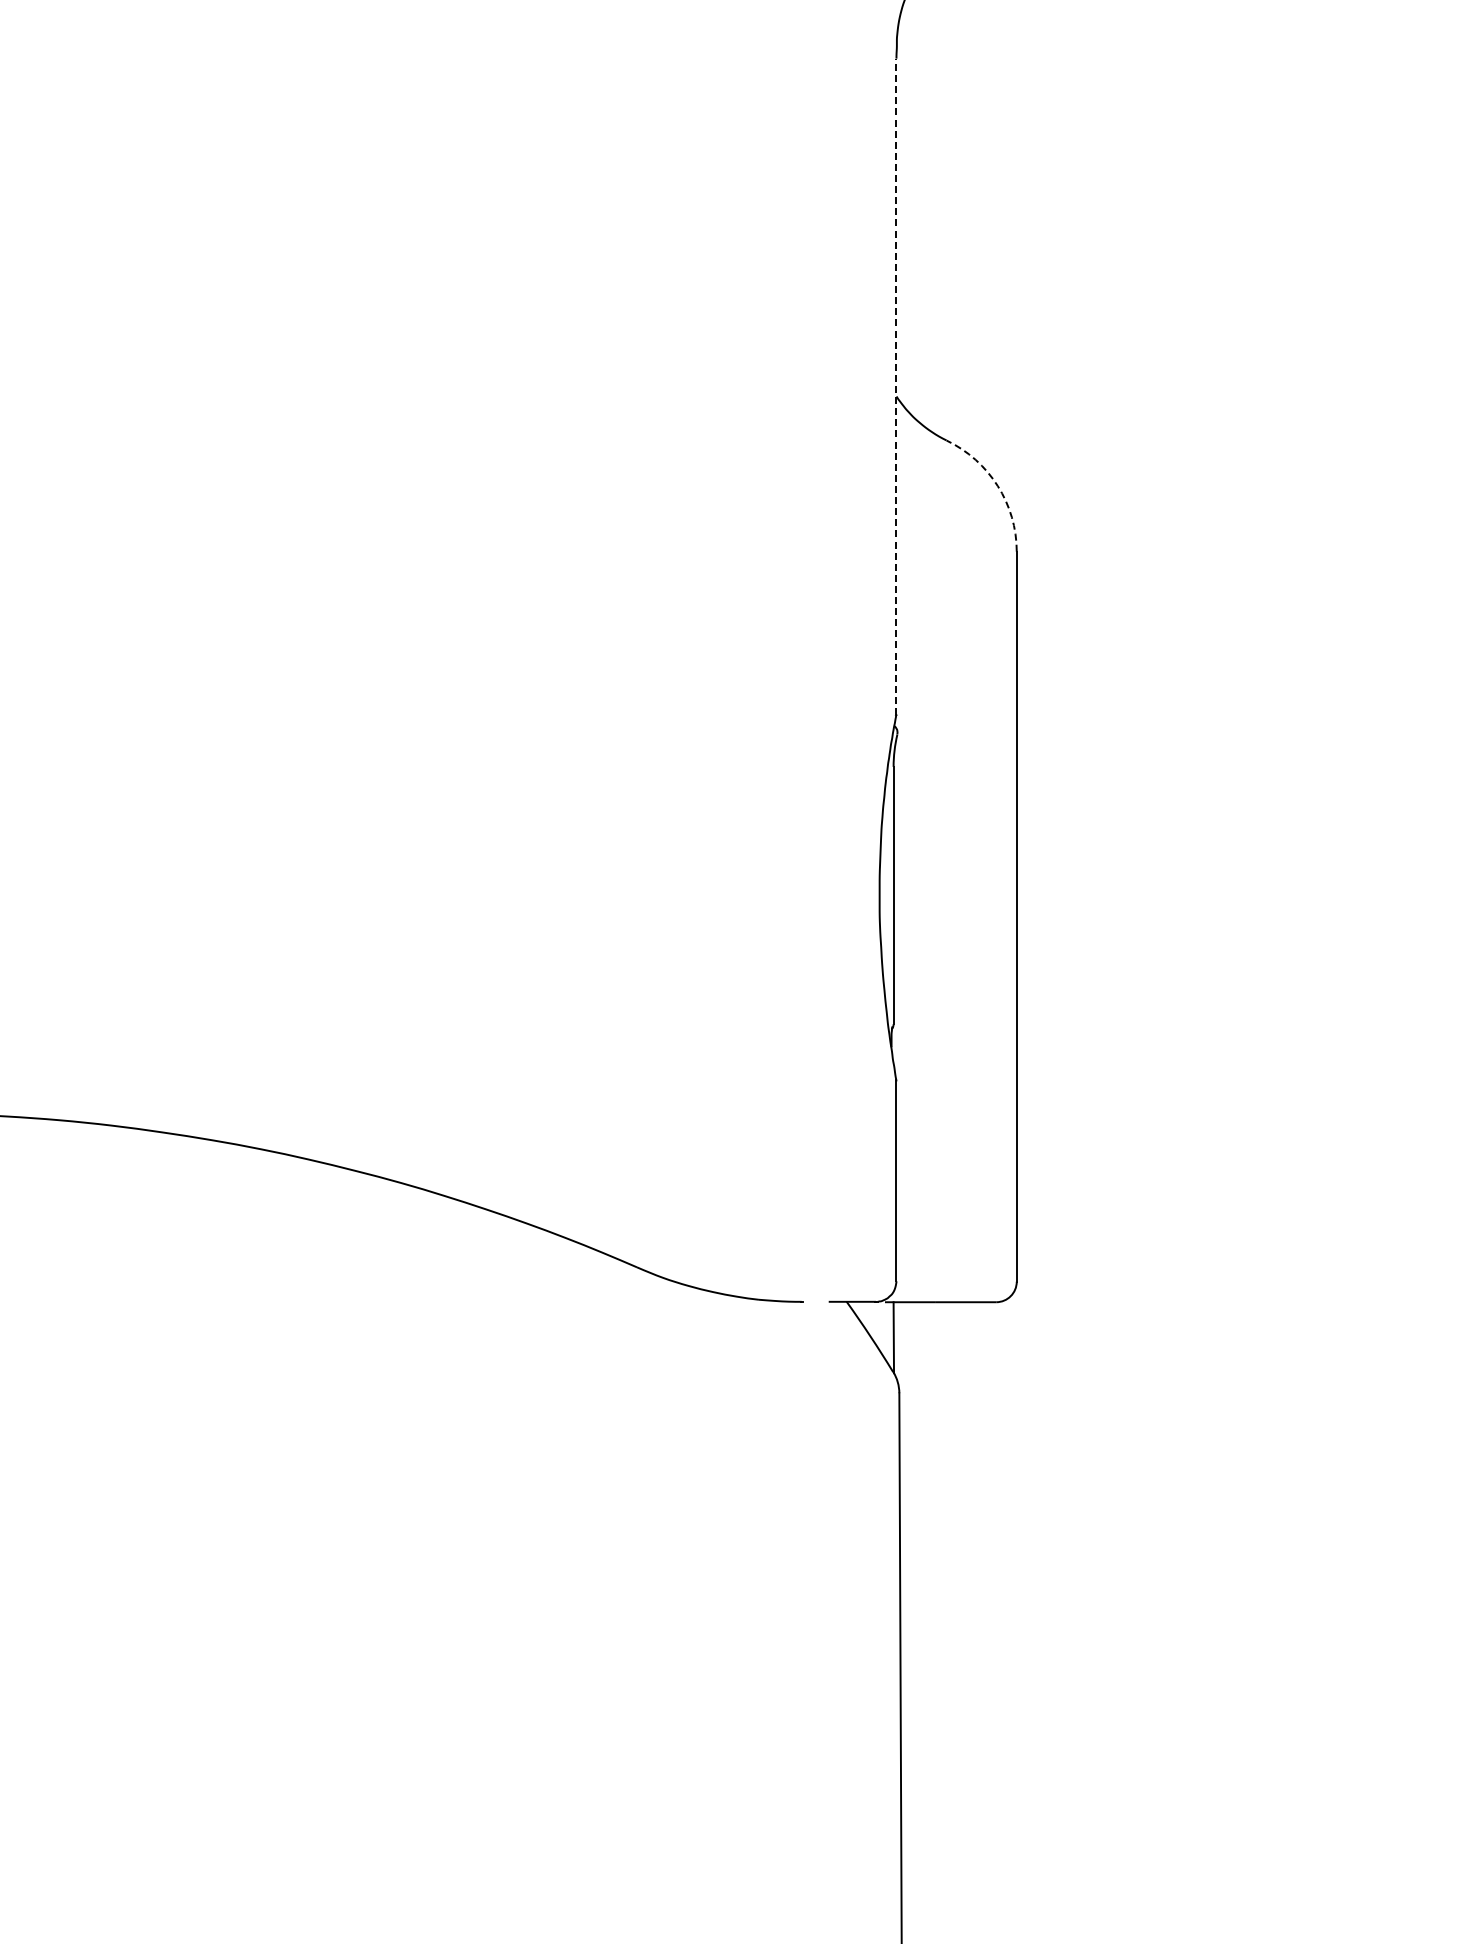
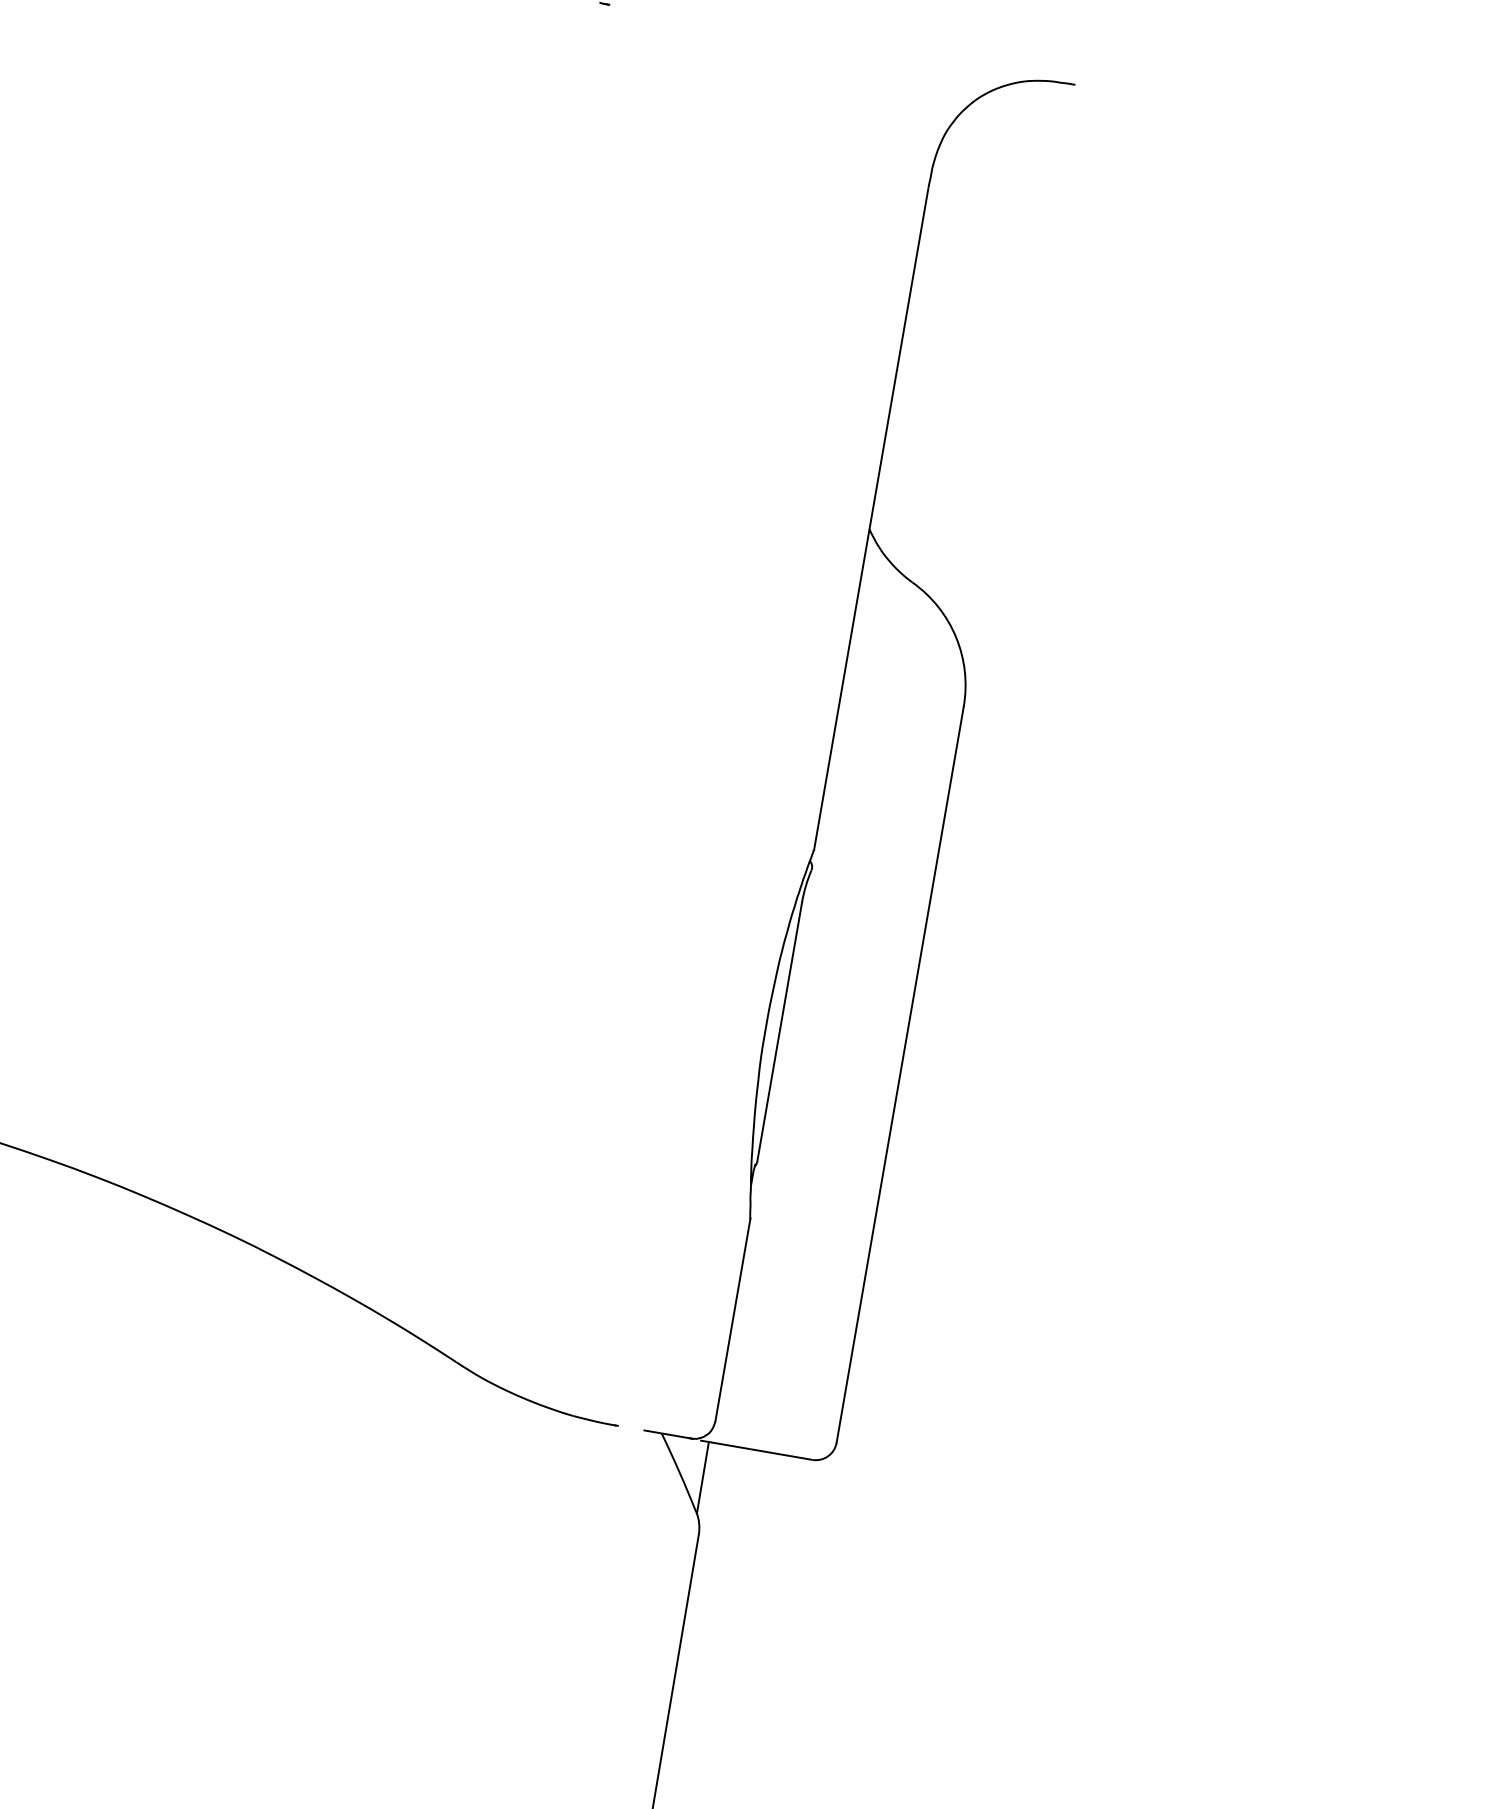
line: (896, 387) -> (871, 520), dashed -> solid
arc: (997, 486) -> (955, 637), dashed -> solid

